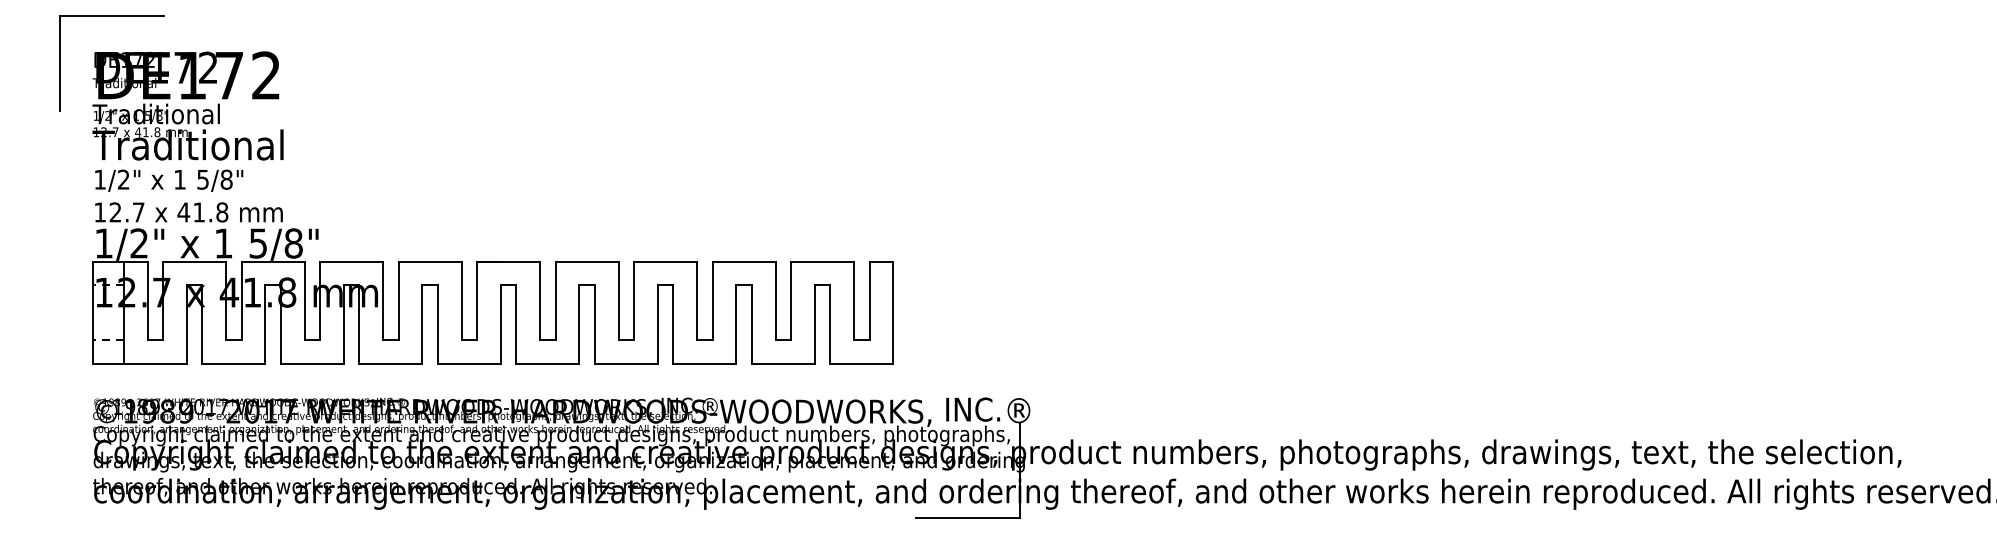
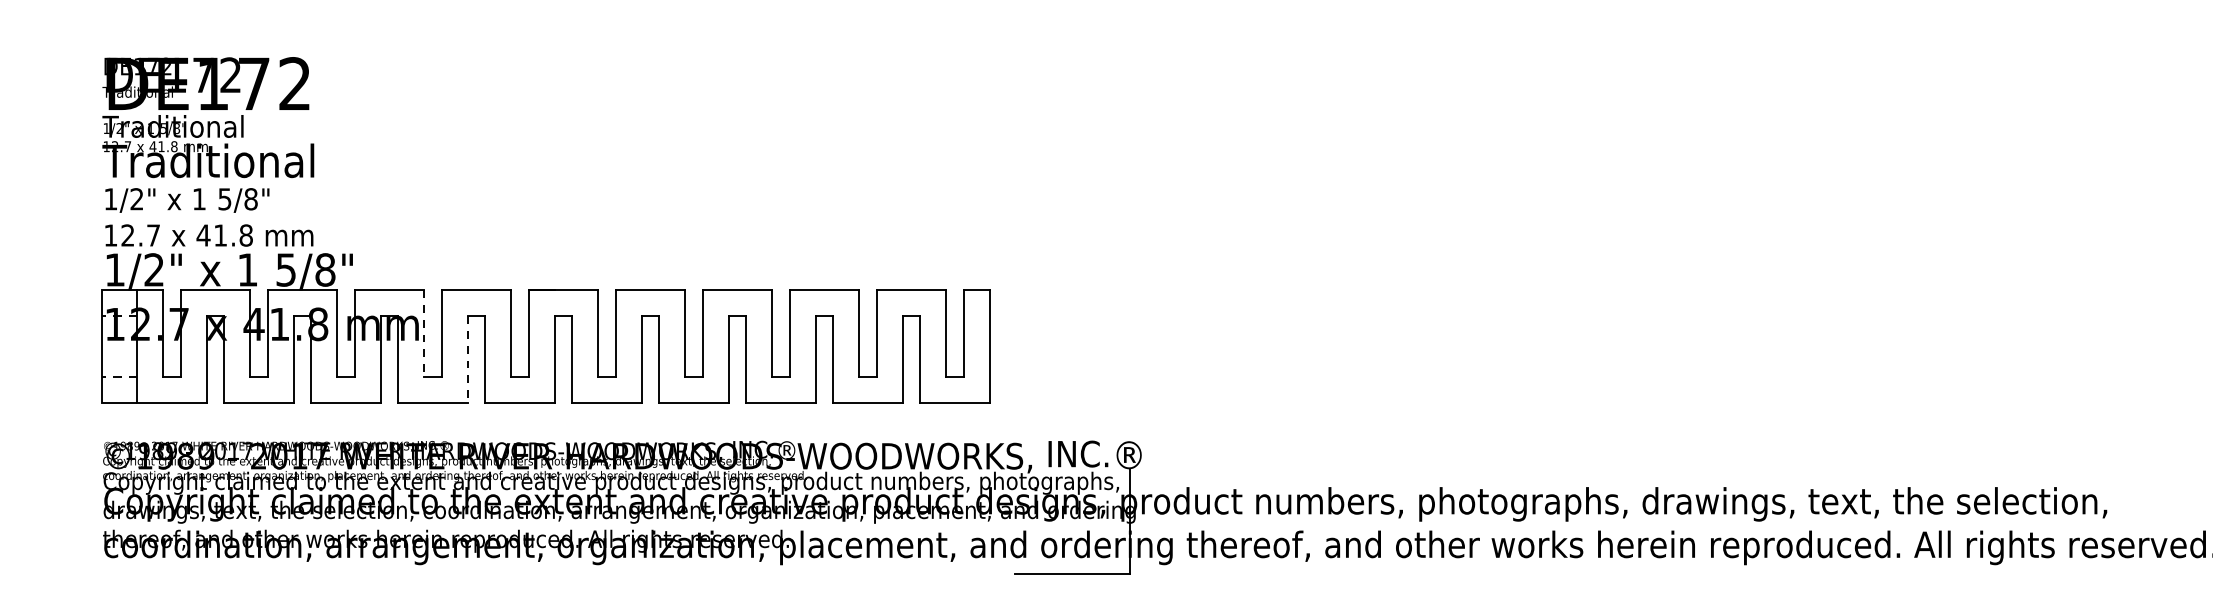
part: (111, 16) -> (123, 18), removed
line: (383, 301) -> (424, 334), solid -> dashed
line: (422, 325) -> (468, 360), solid -> dashed

